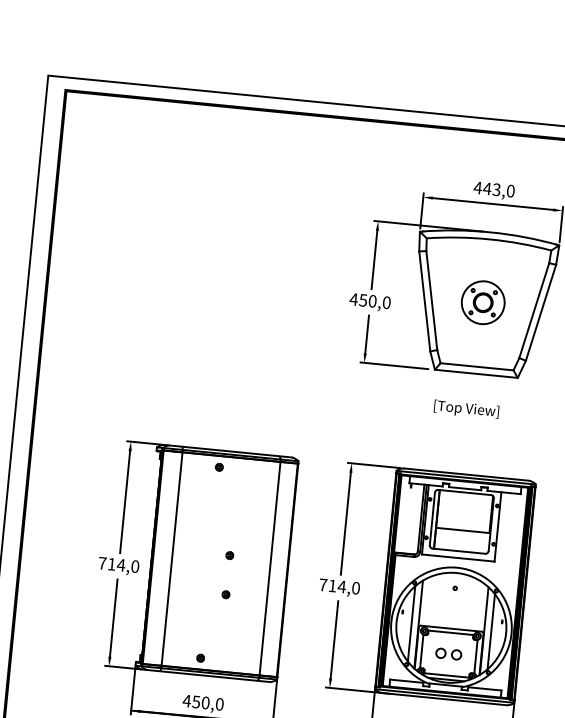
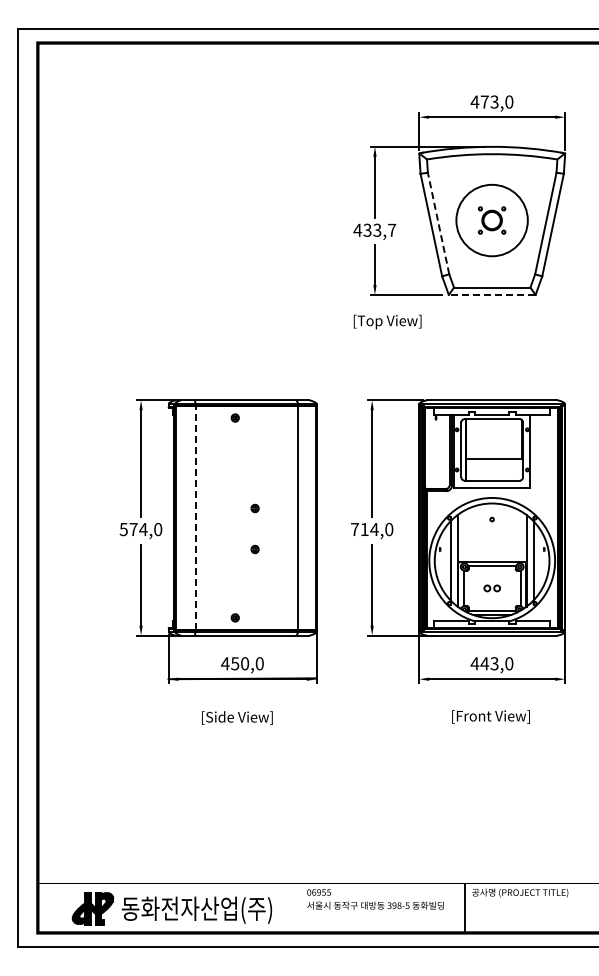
text: (487, 188) -> (484, 101), 443,0 -> 473,0
text: (375, 300) -> (380, 229), 450,0 -> 433,7
line: (431, 300) -> (438, 223), solid -> dashed
circle: (482, 302) -> (491, 220), size x1.6
line: (476, 373) -> (492, 294), solid -> dashed
text: (466, 409) -> (387, 321), moved
line: (172, 558) -> (195, 517), solid -> dashed
text: (106, 563) -> (128, 529), 714,0 -> 574,0
part: (449, 654) -> (492, 588), size x0.6

